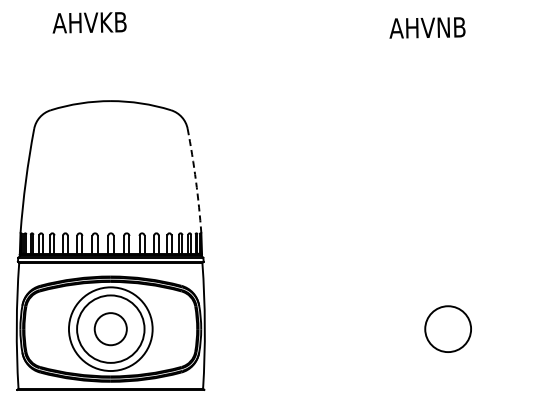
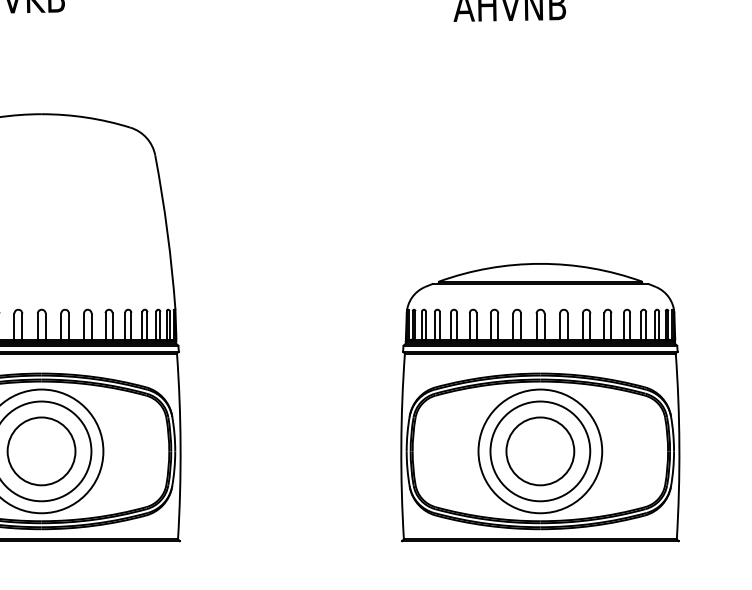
arc: (195, 180) -> (166, 231), dashed -> solid
part: (448, 295) -> (540, 401), added
circle: (110, 329) -> (41, 451), size x1.43

